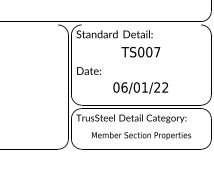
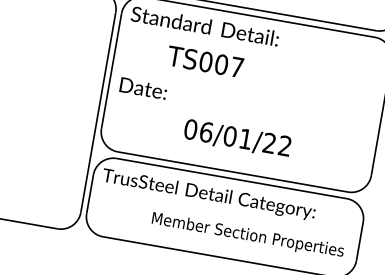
text: (140, 52) -> (204, 62), moved
text: (141, 135) -> (248, 234), moved

